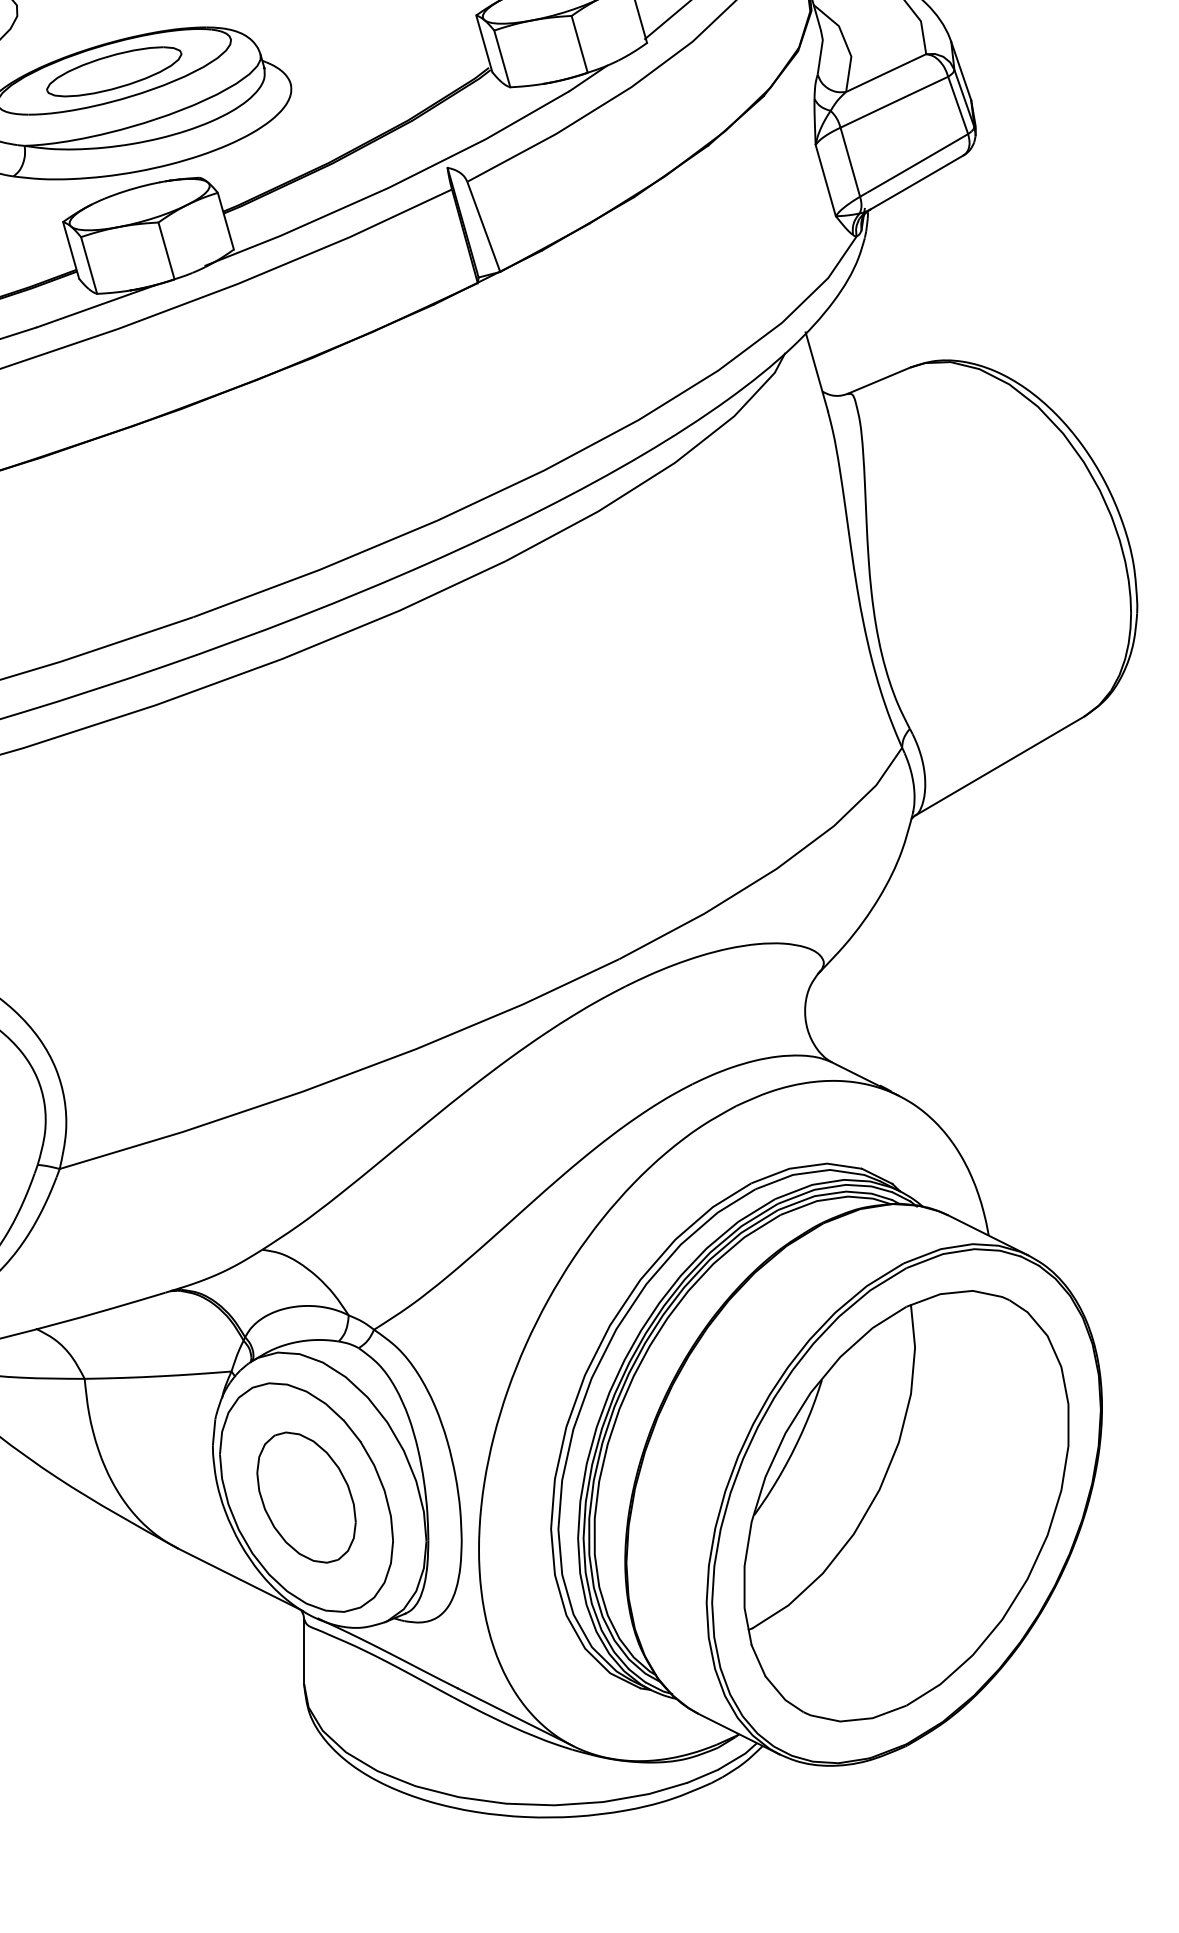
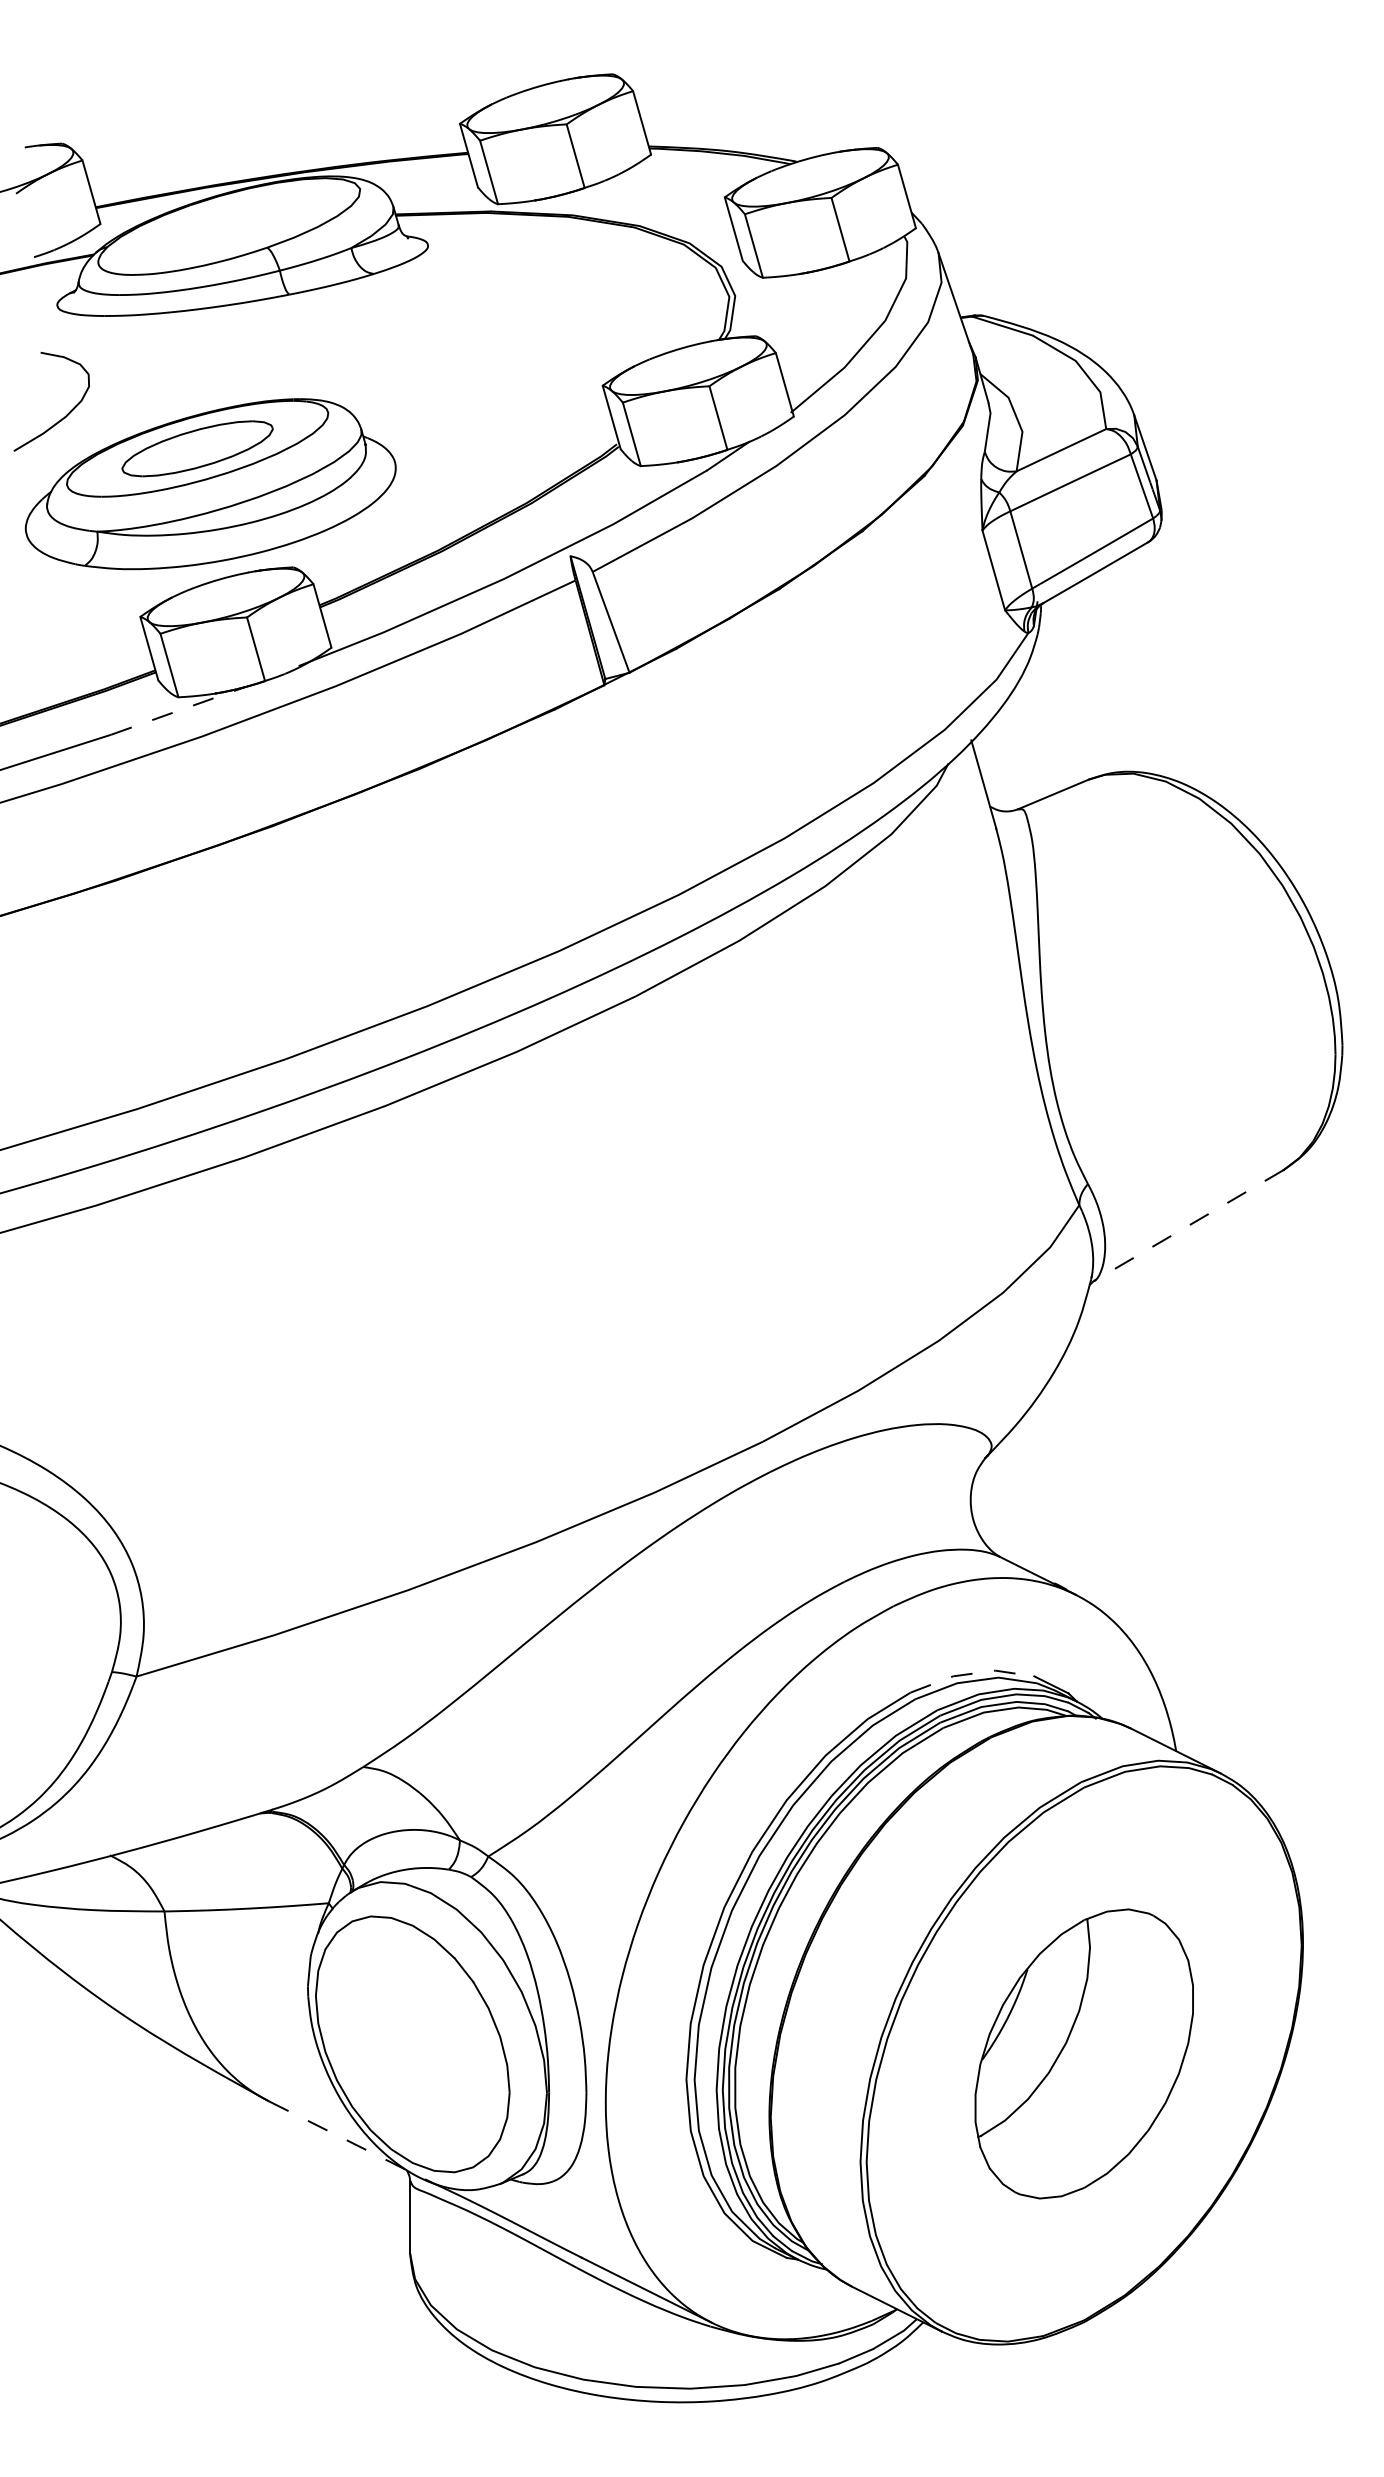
line: (96, 306) -> (177, 711), solid -> dashed
line: (999, 765) -> (1188, 1225), solid -> dashed
line: (805, 1166) -> (971, 1673), solid -> dashed
part: (306, 1497) -> (412, 2044), removed
part: (906, 1505) -> (1084, 2053), size x0.6
line: (241, 1579) -> (339, 2136), solid -> dashed

